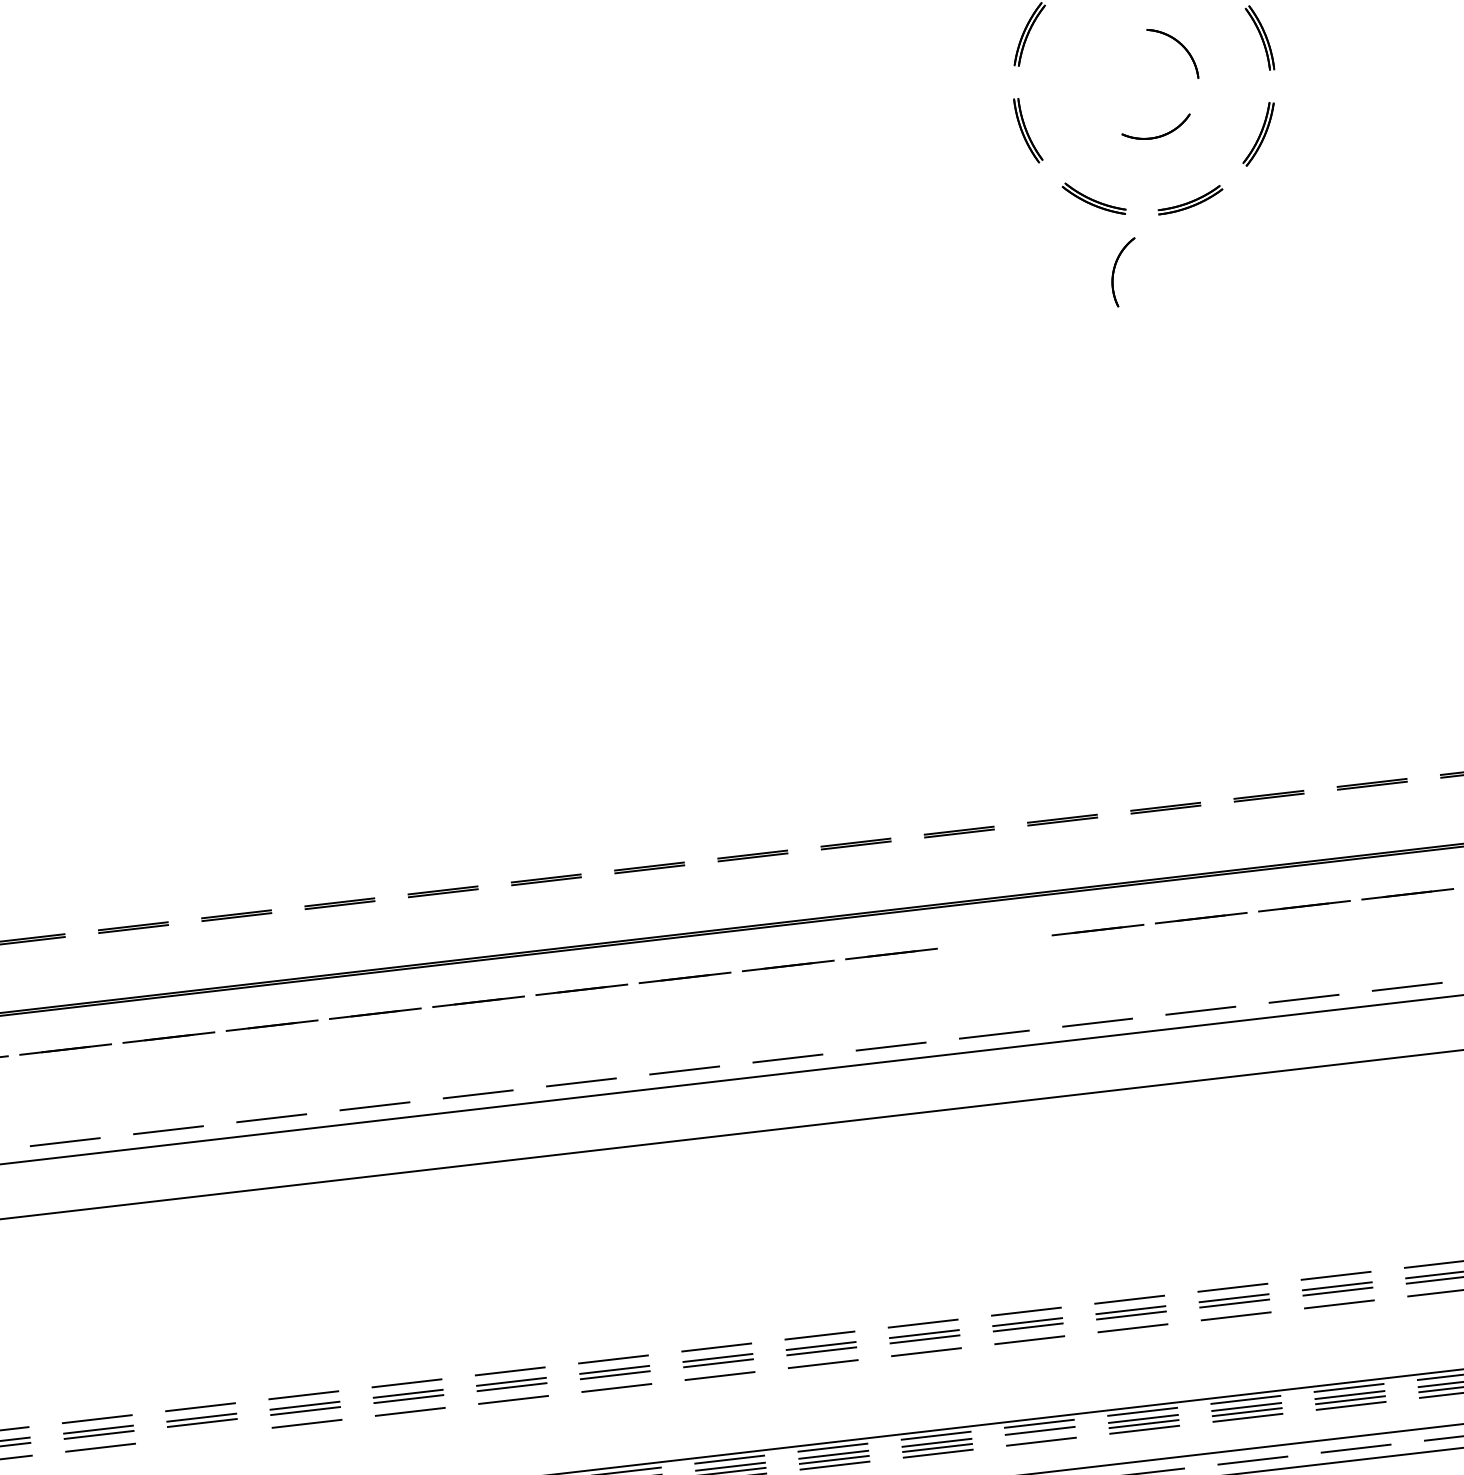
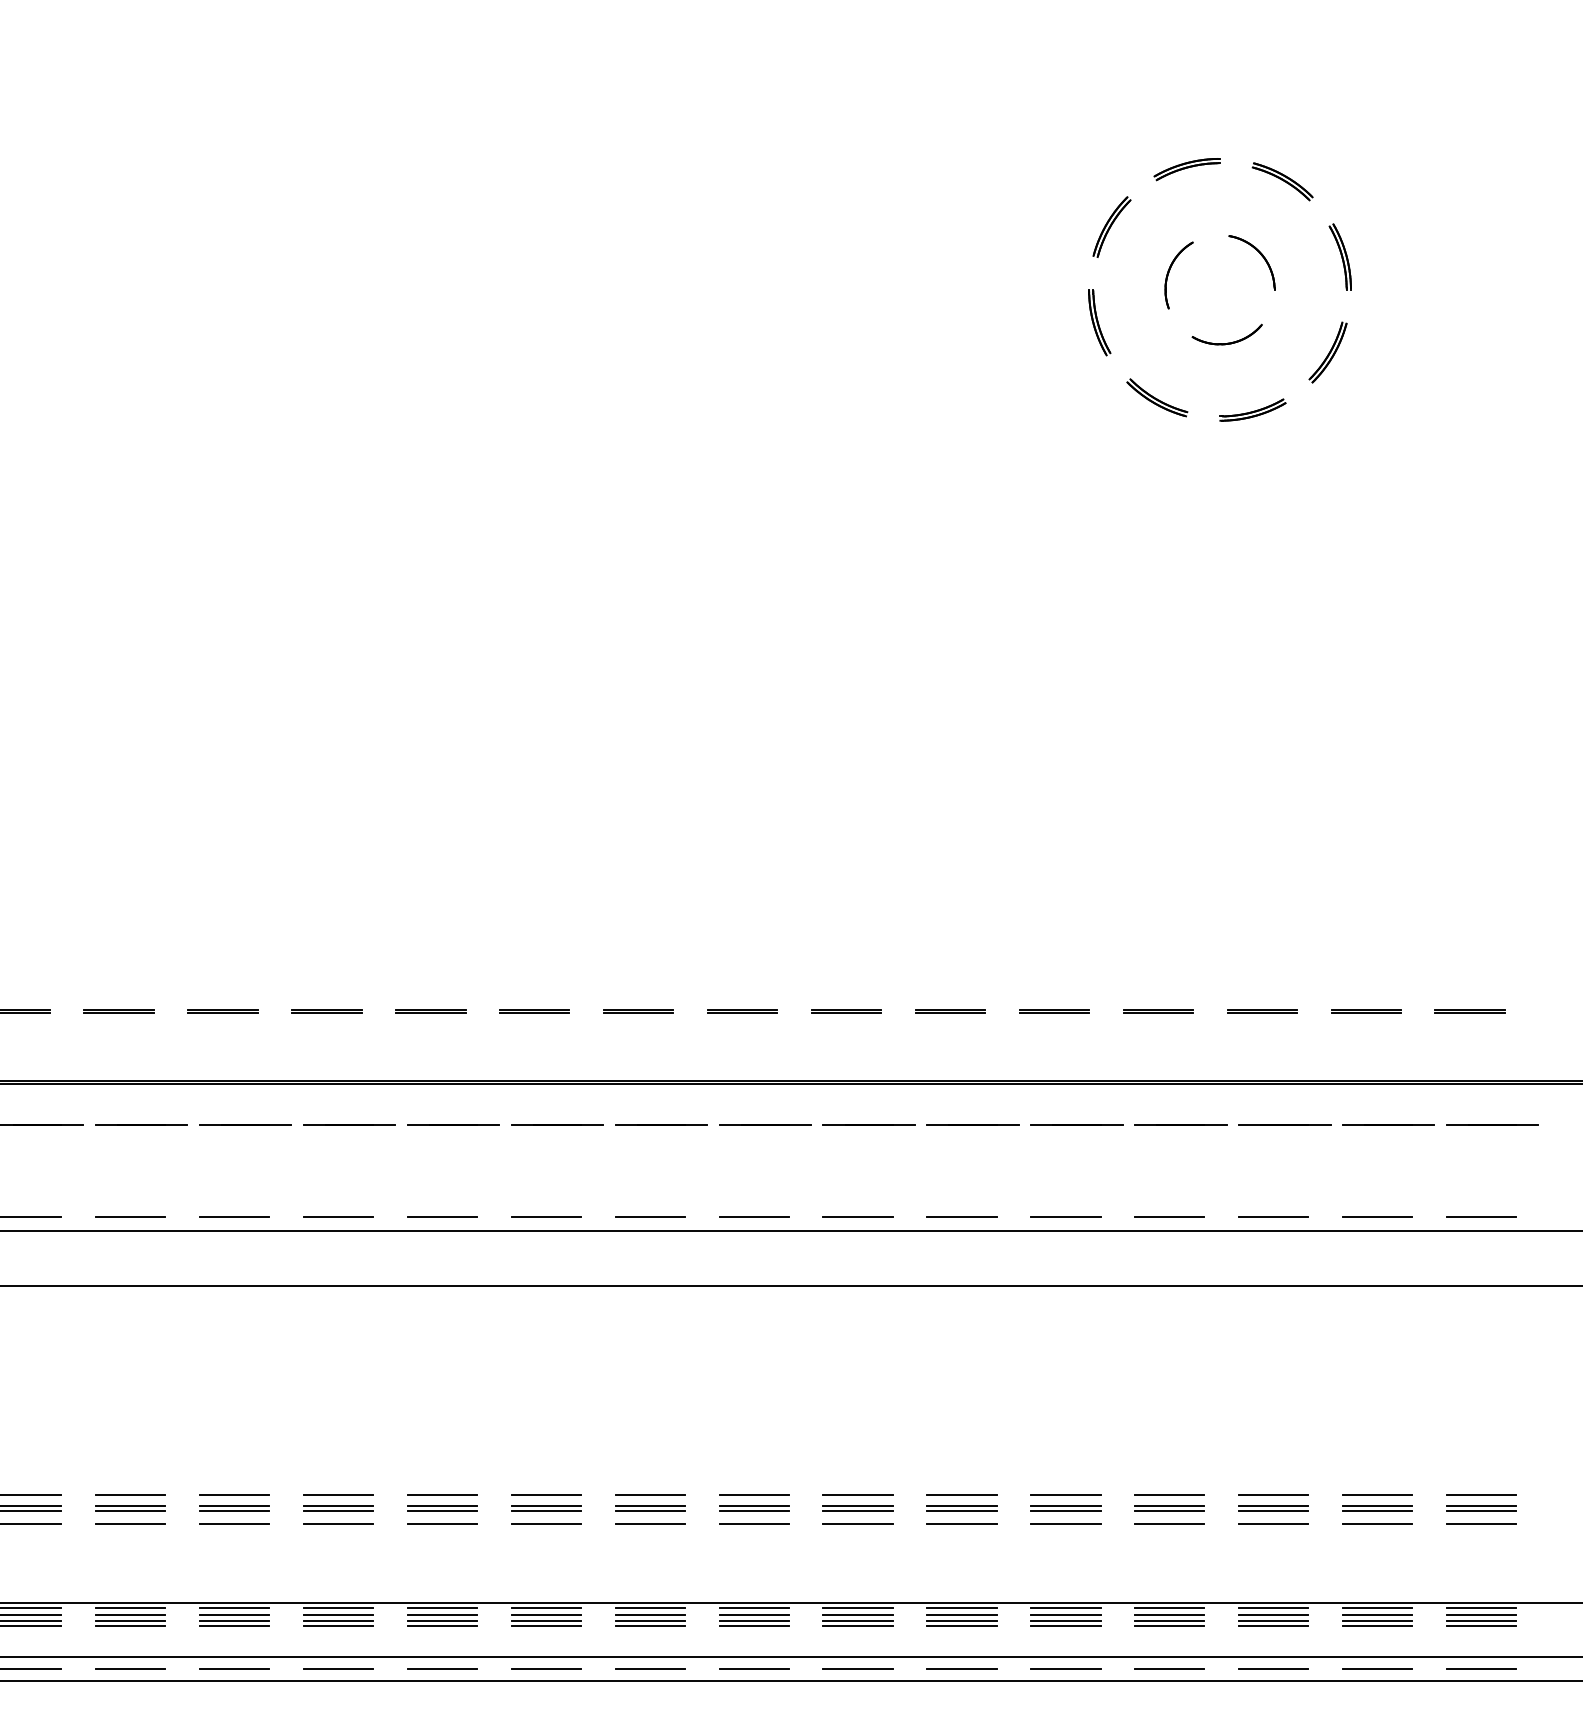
part: (1114, 271) -> (1169, 273), moved
line: (994, 941) -> (972, 1124), added
line: (1040, 1435) -> (961, 1620), added
line: (203, 1436) -> (130, 1524), added

